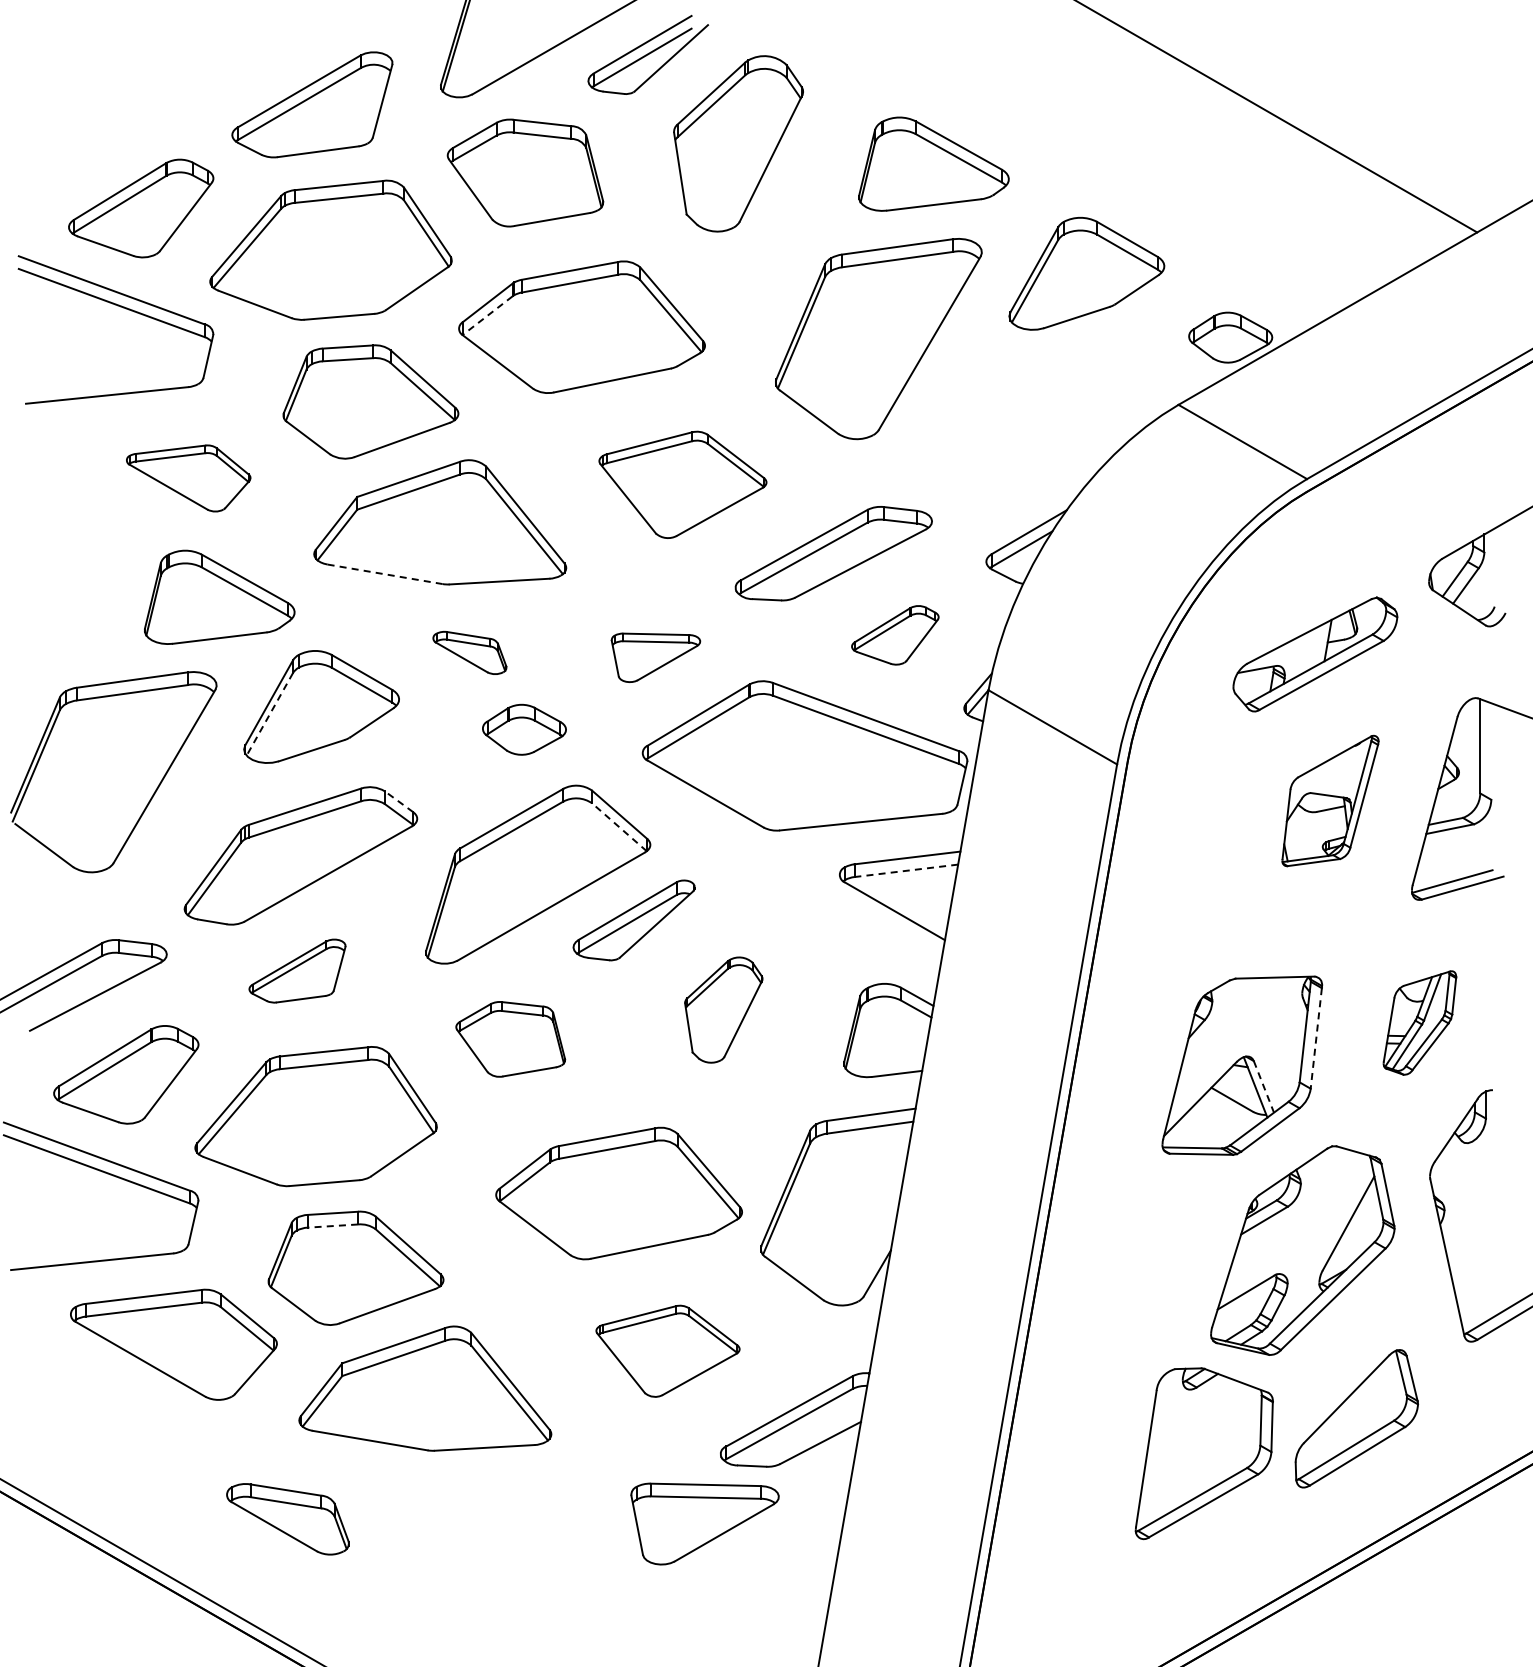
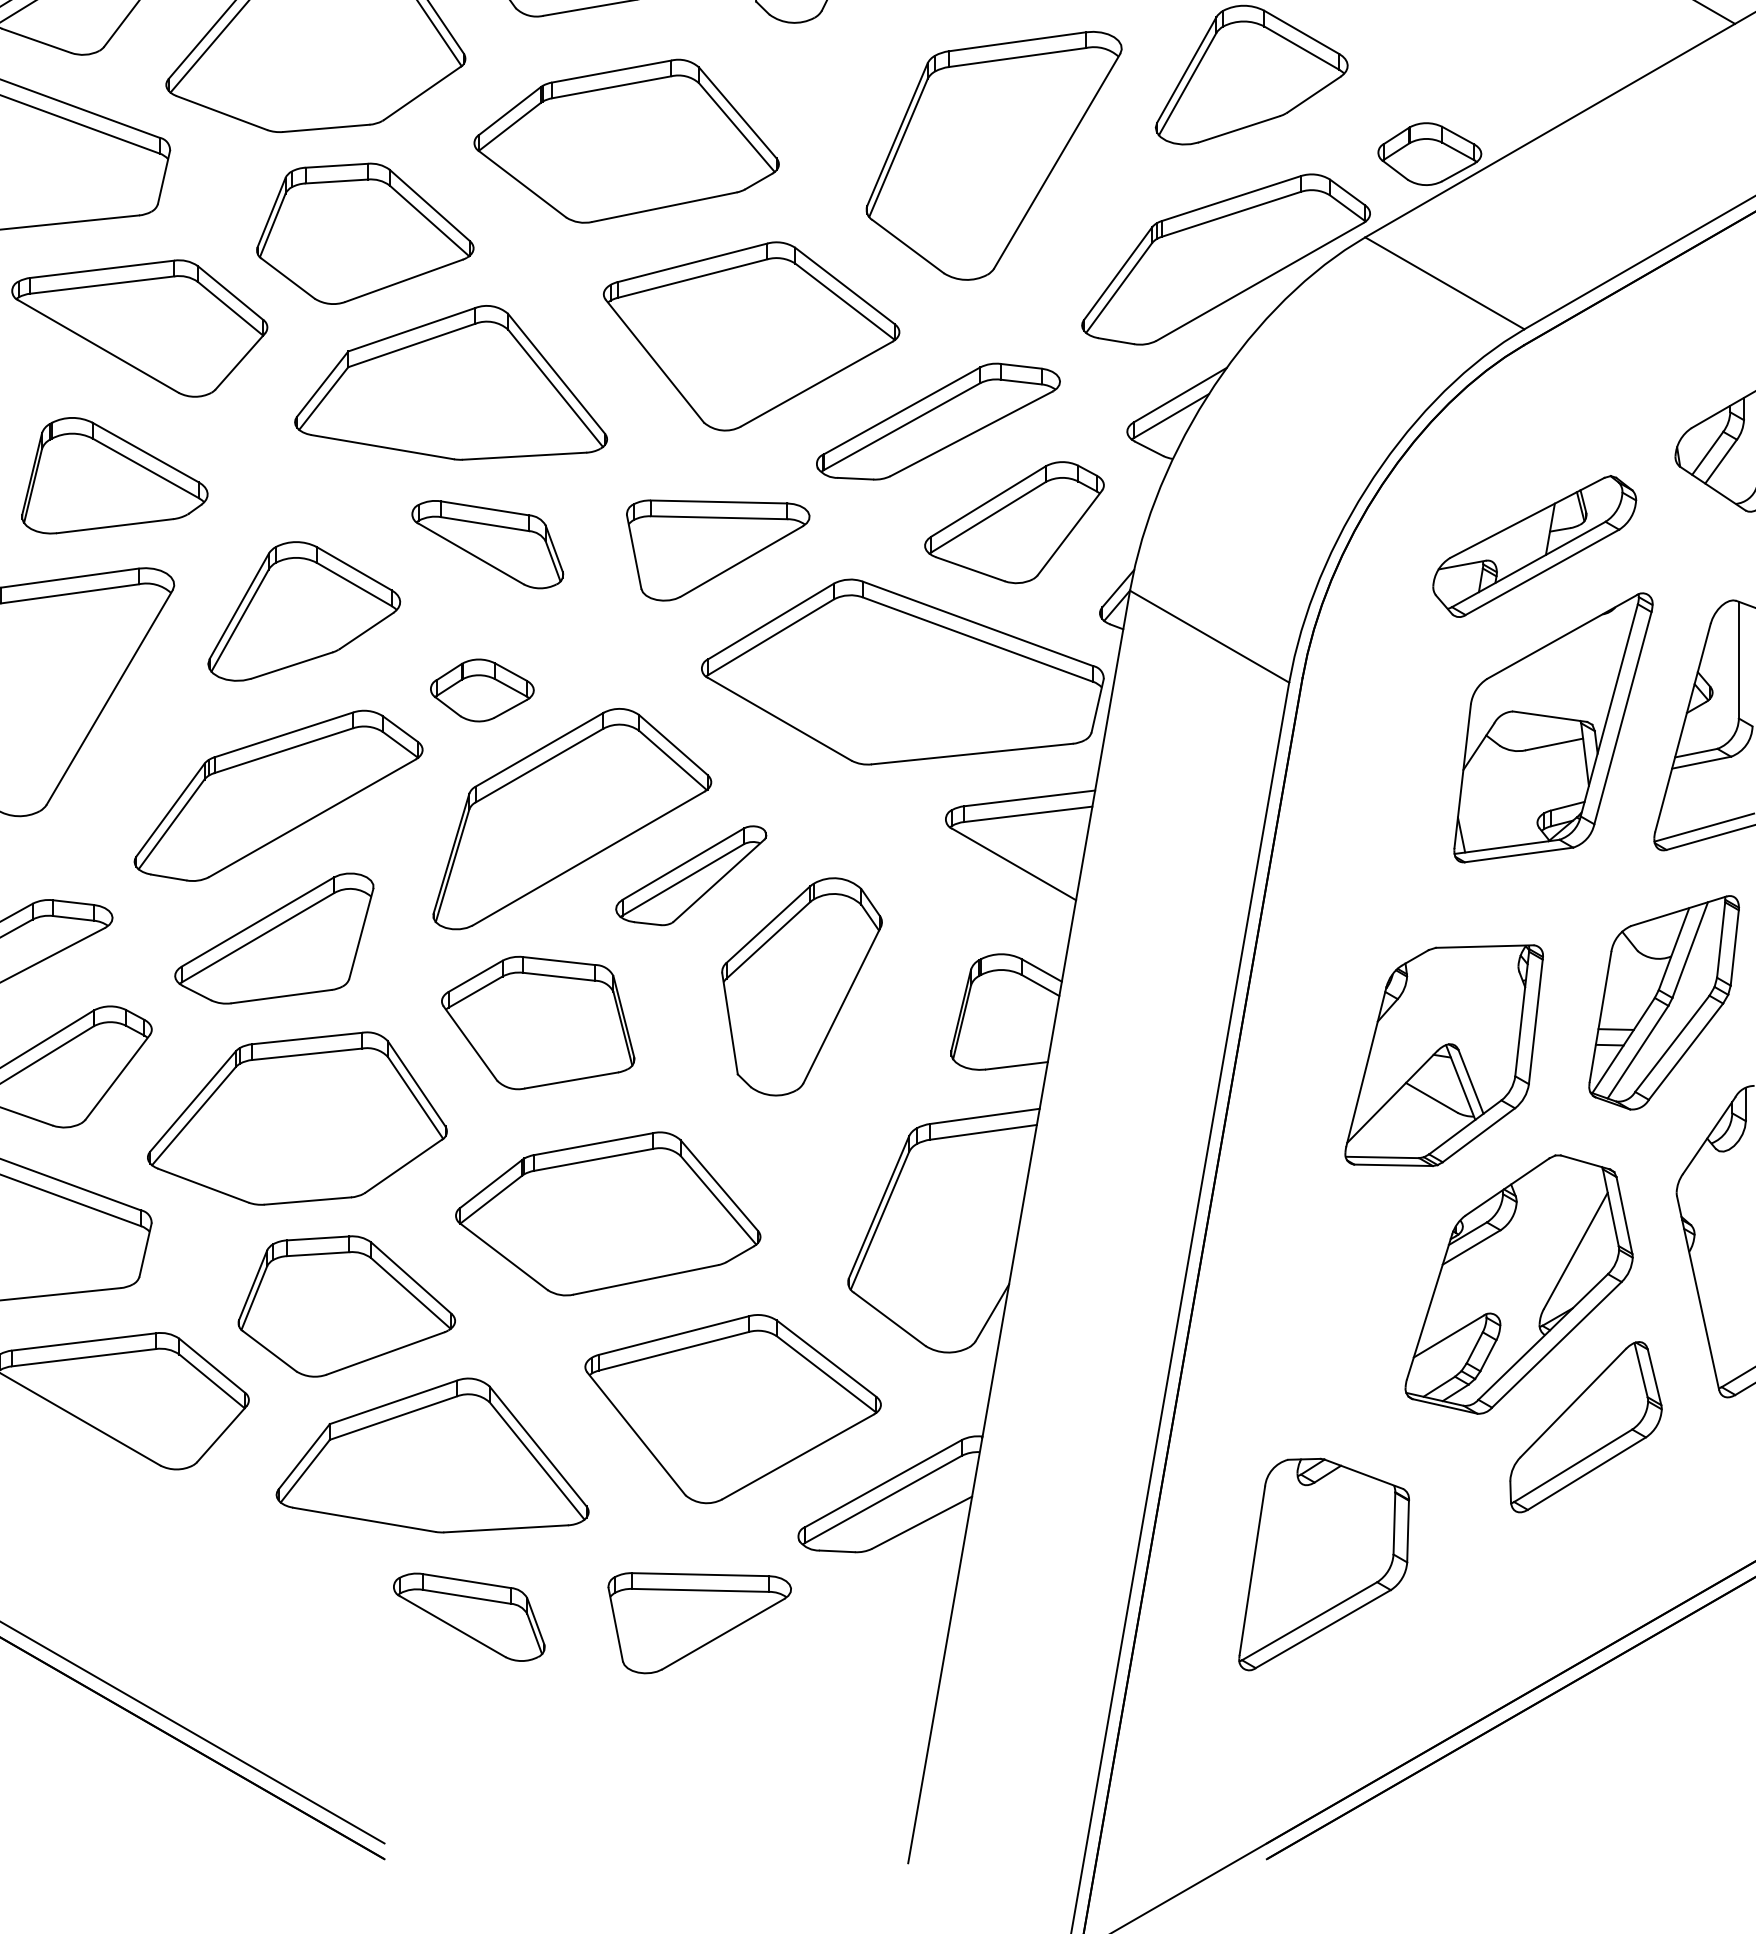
line: (487, 315) -> (509, 126), dashed -> solid
part: (1066, 422) -> (1226, 259), added
part: (188, 478) -> (139, 328), size x1.67
part: (682, 484) -> (751, 335), size x1.43
line: (385, 574) -> (383, 447), dashed -> solid
part: (219, 596) -> (114, 474), moved
part: (895, 635) -> (1014, 522), size x1.67
part: (469, 652) -> (487, 544), size x1.67
part: (655, 657) -> (717, 550), size x1.67
line: (269, 714) -> (239, 620), dashed -> solid
part: (524, 729) -> (482, 690), moved
part: (1330, 800) -> (1553, 727), size x1.67
line: (399, 801) -> (400, 728), dashed -> solid
line: (619, 826) -> (673, 759), dashed -> solid
line: (905, 870) -> (1027, 813), dashed -> solid
part: (297, 970) -> (274, 937), size x1.67
part: (723, 1009) -> (801, 986), size x1.67
part: (1419, 1022) -> (1663, 1002), size x1.67
line: (1316, 1038) -> (1536, 1021), dashed -> solid
part: (510, 1039) -> (538, 1023), size x1.43
line: (1263, 1086) -> (1470, 1081), dashed -> solid
part: (618, 1193) -> (607, 1213), moved
line: (332, 1226) -> (317, 1254), dashed -> solid
part: (667, 1351) -> (732, 1409), size x1.67
part: (1356, 1418) -> (1585, 1426), moved
part: (1203, 1453) -> (1323, 1564), moved
part: (287, 1519) -> (468, 1617), moved
part: (704, 1523) -> (699, 1622), moved

